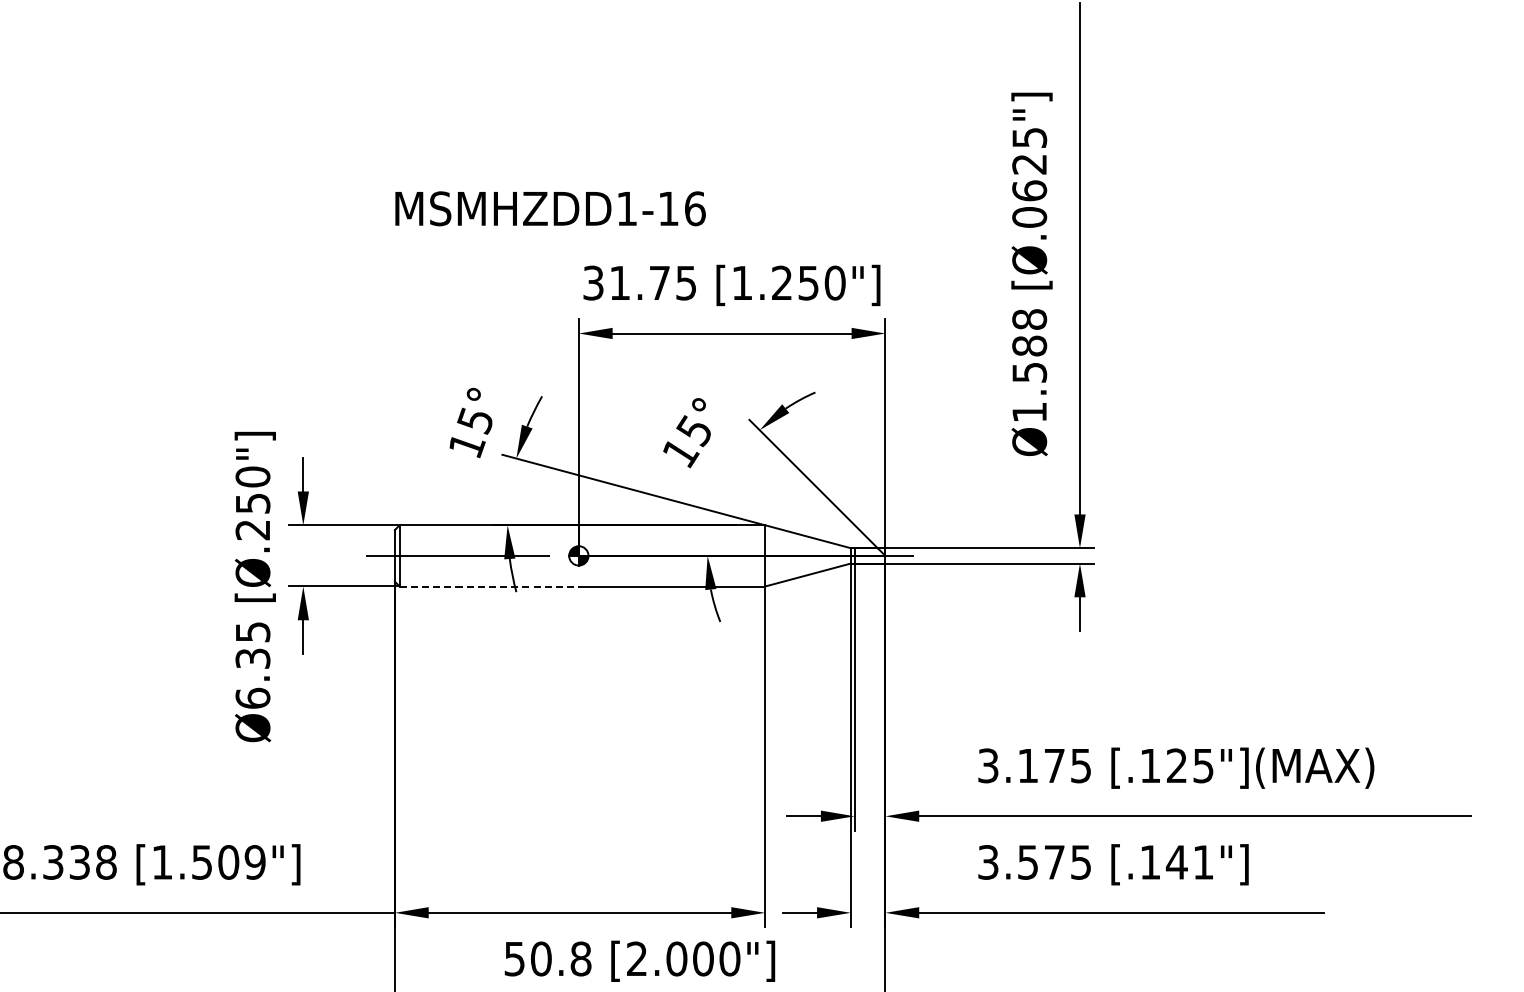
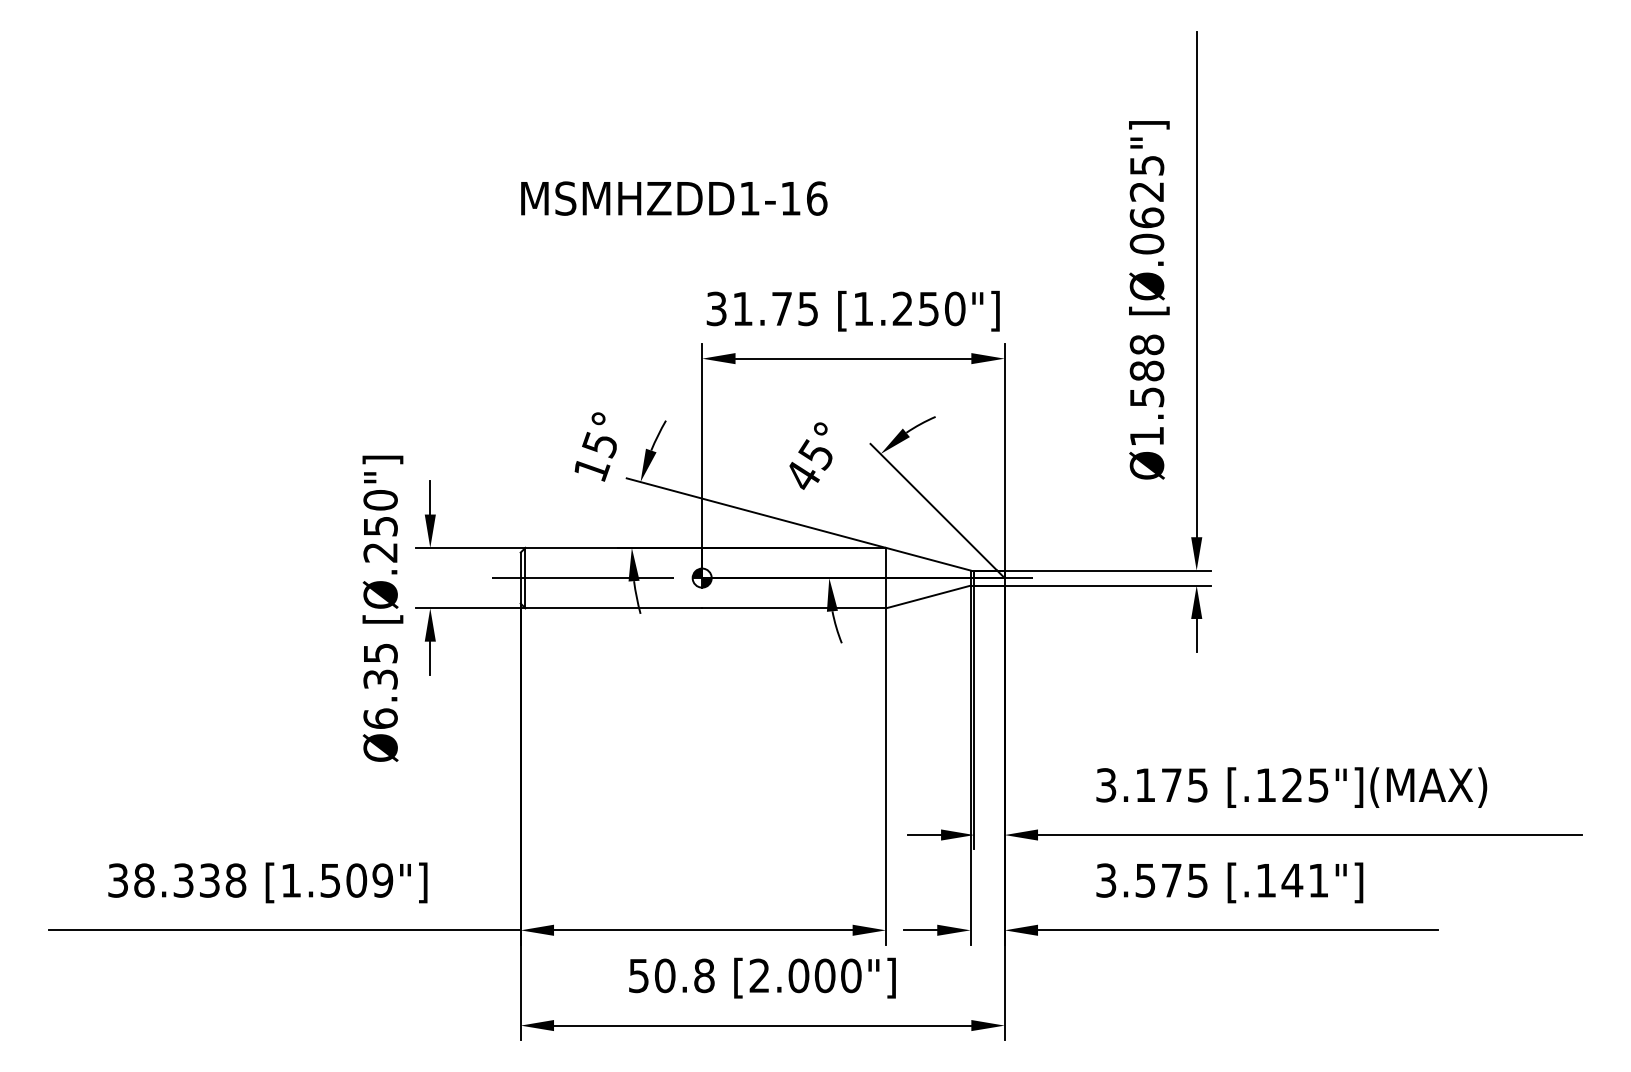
text: (550, 208) -> (674, 198), moved
text: (681, 452) -> (803, 476), 15° -> 45°
line: (489, 586) -> (614, 608), dashed -> solid

